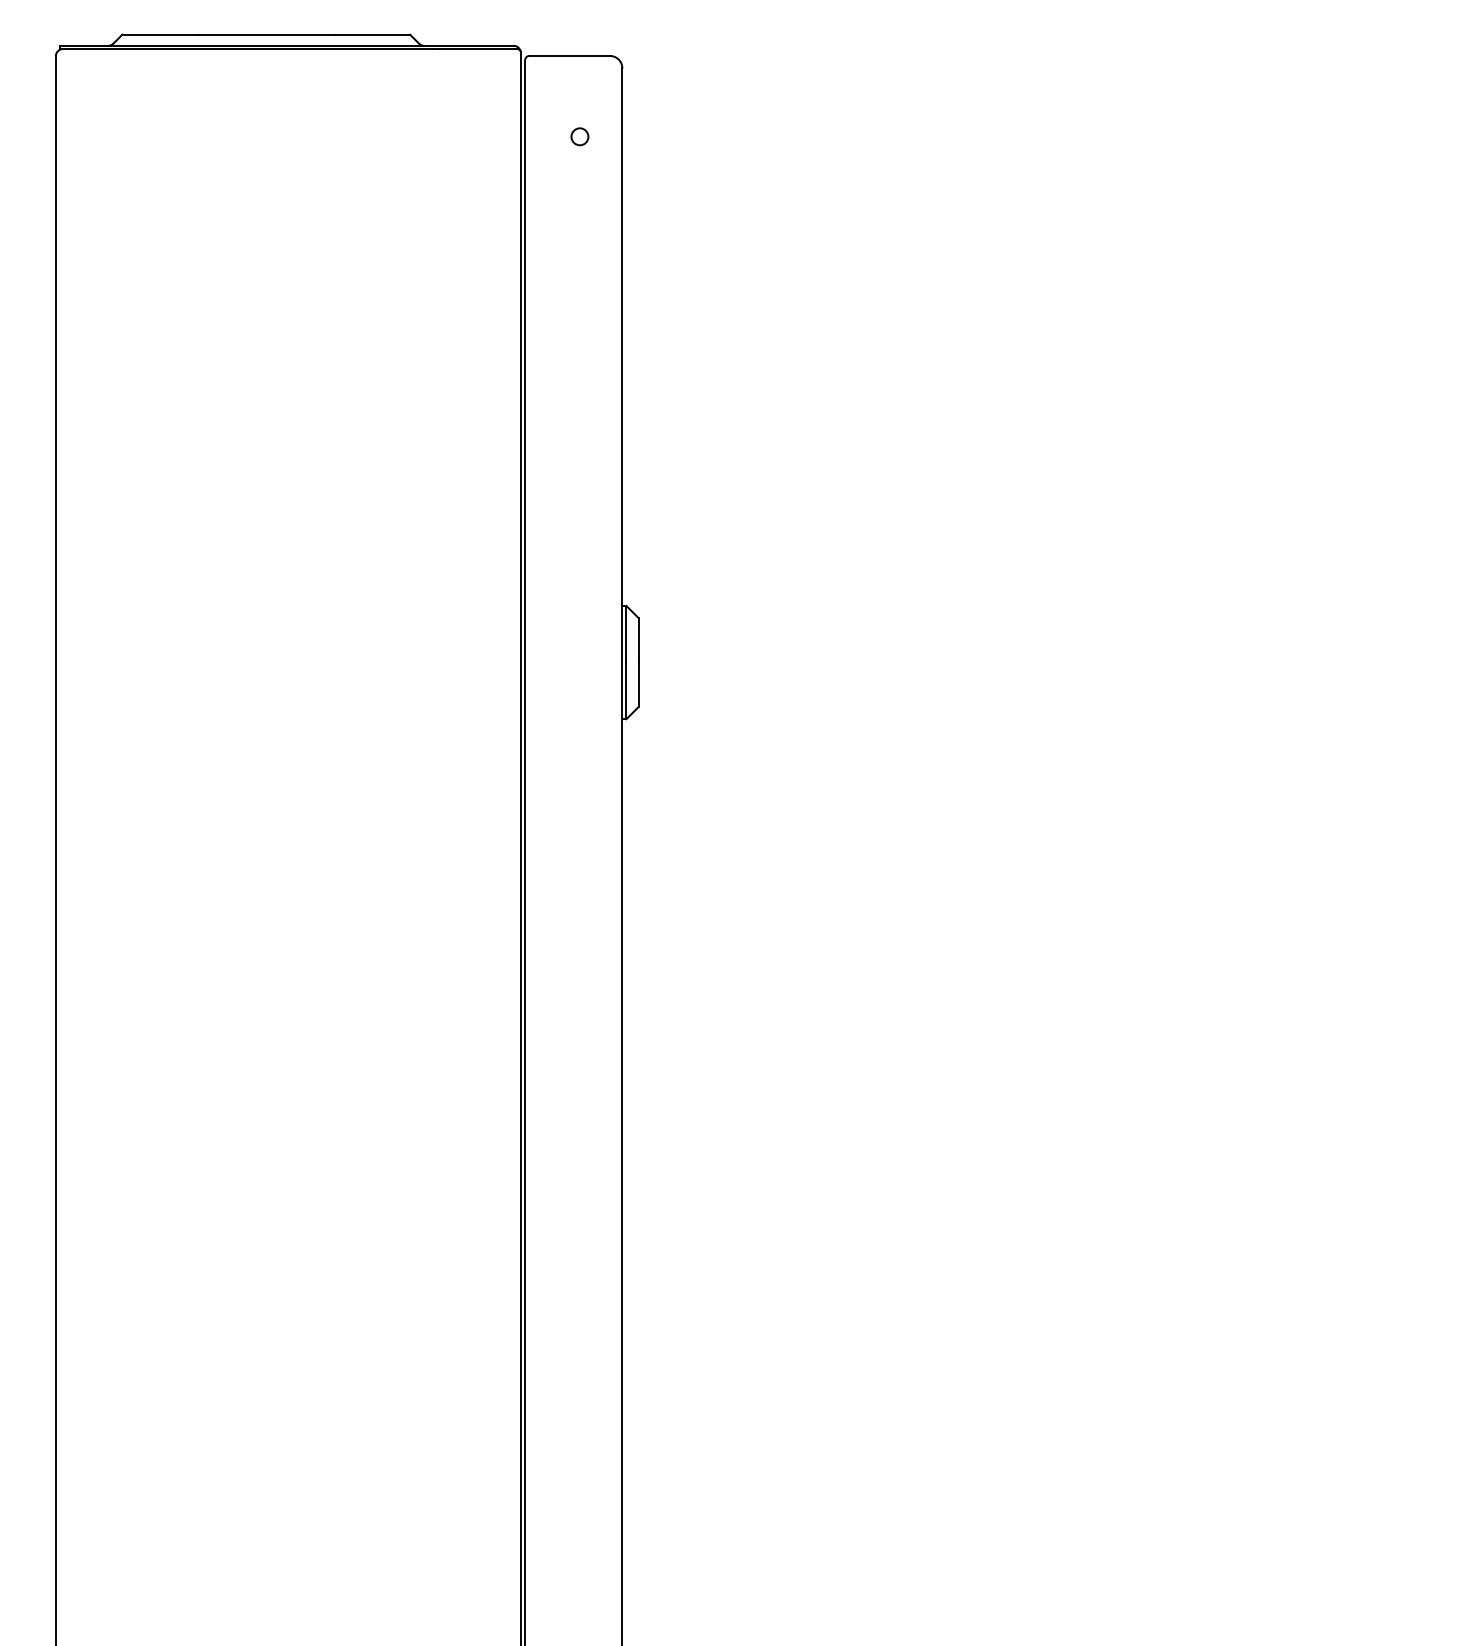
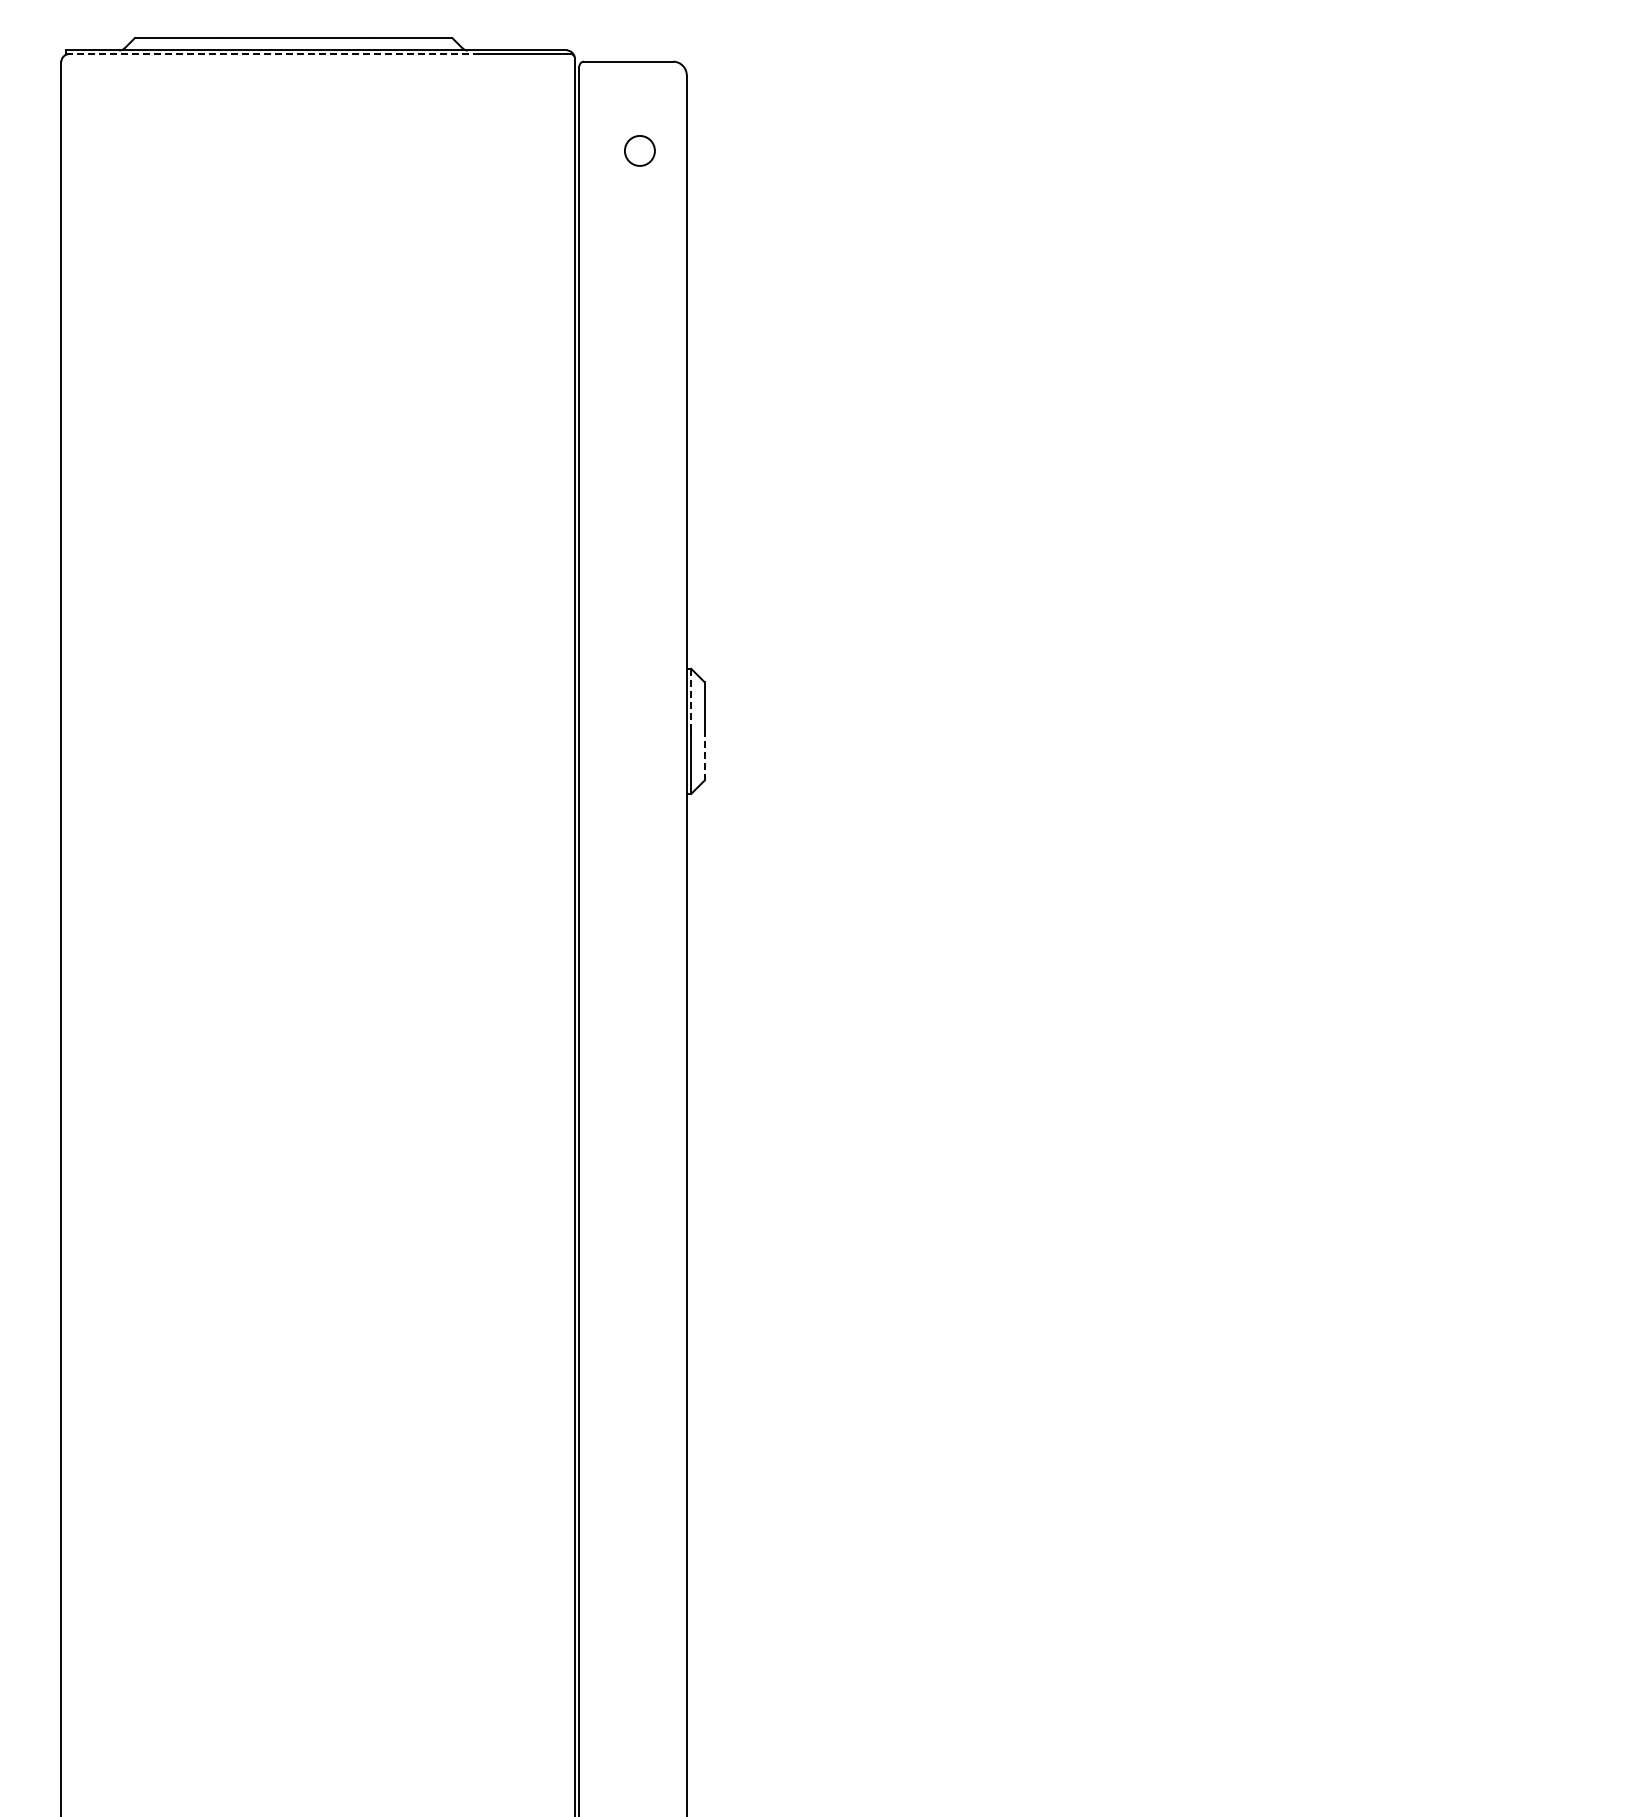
line: (246, 49) -> (271, 54), solid -> dashed
circle: (579, 136) -> (639, 150), size x1.6
line: (626, 633) -> (691, 699), solid -> dashed
line: (638, 684) -> (704, 755), solid -> dashed

